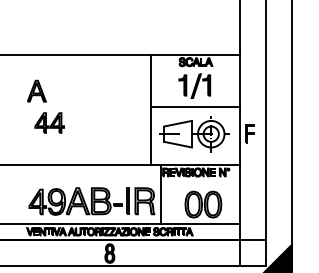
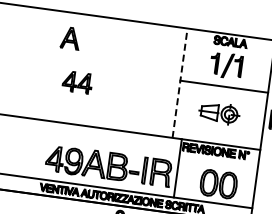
part: (36, 90) -> (70, 37), moved
line: (151, 109) -> (180, 82), solid -> dashed
part: (194, 134) -> (219, 113), size x0.6

